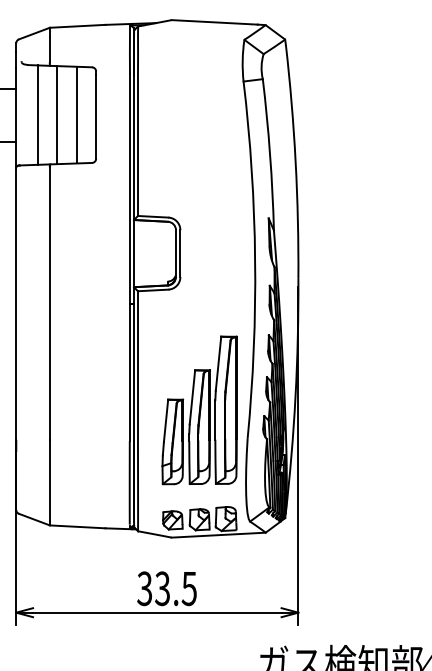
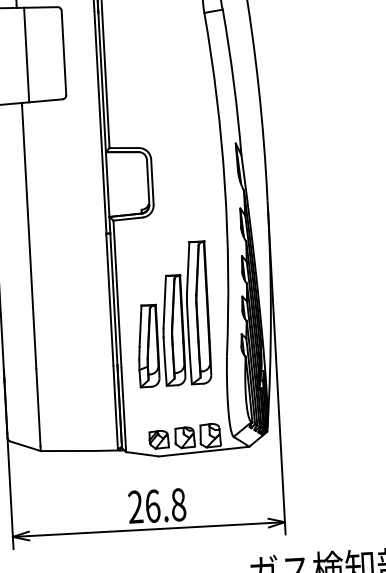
line: (38, 114) -> (8, 55), removed
line: (76, 114) -> (44, 53), removed
part: (199, 410) -> (172, 314), moved
text: (166, 588) -> (156, 505), 33.5 -> 26.8

